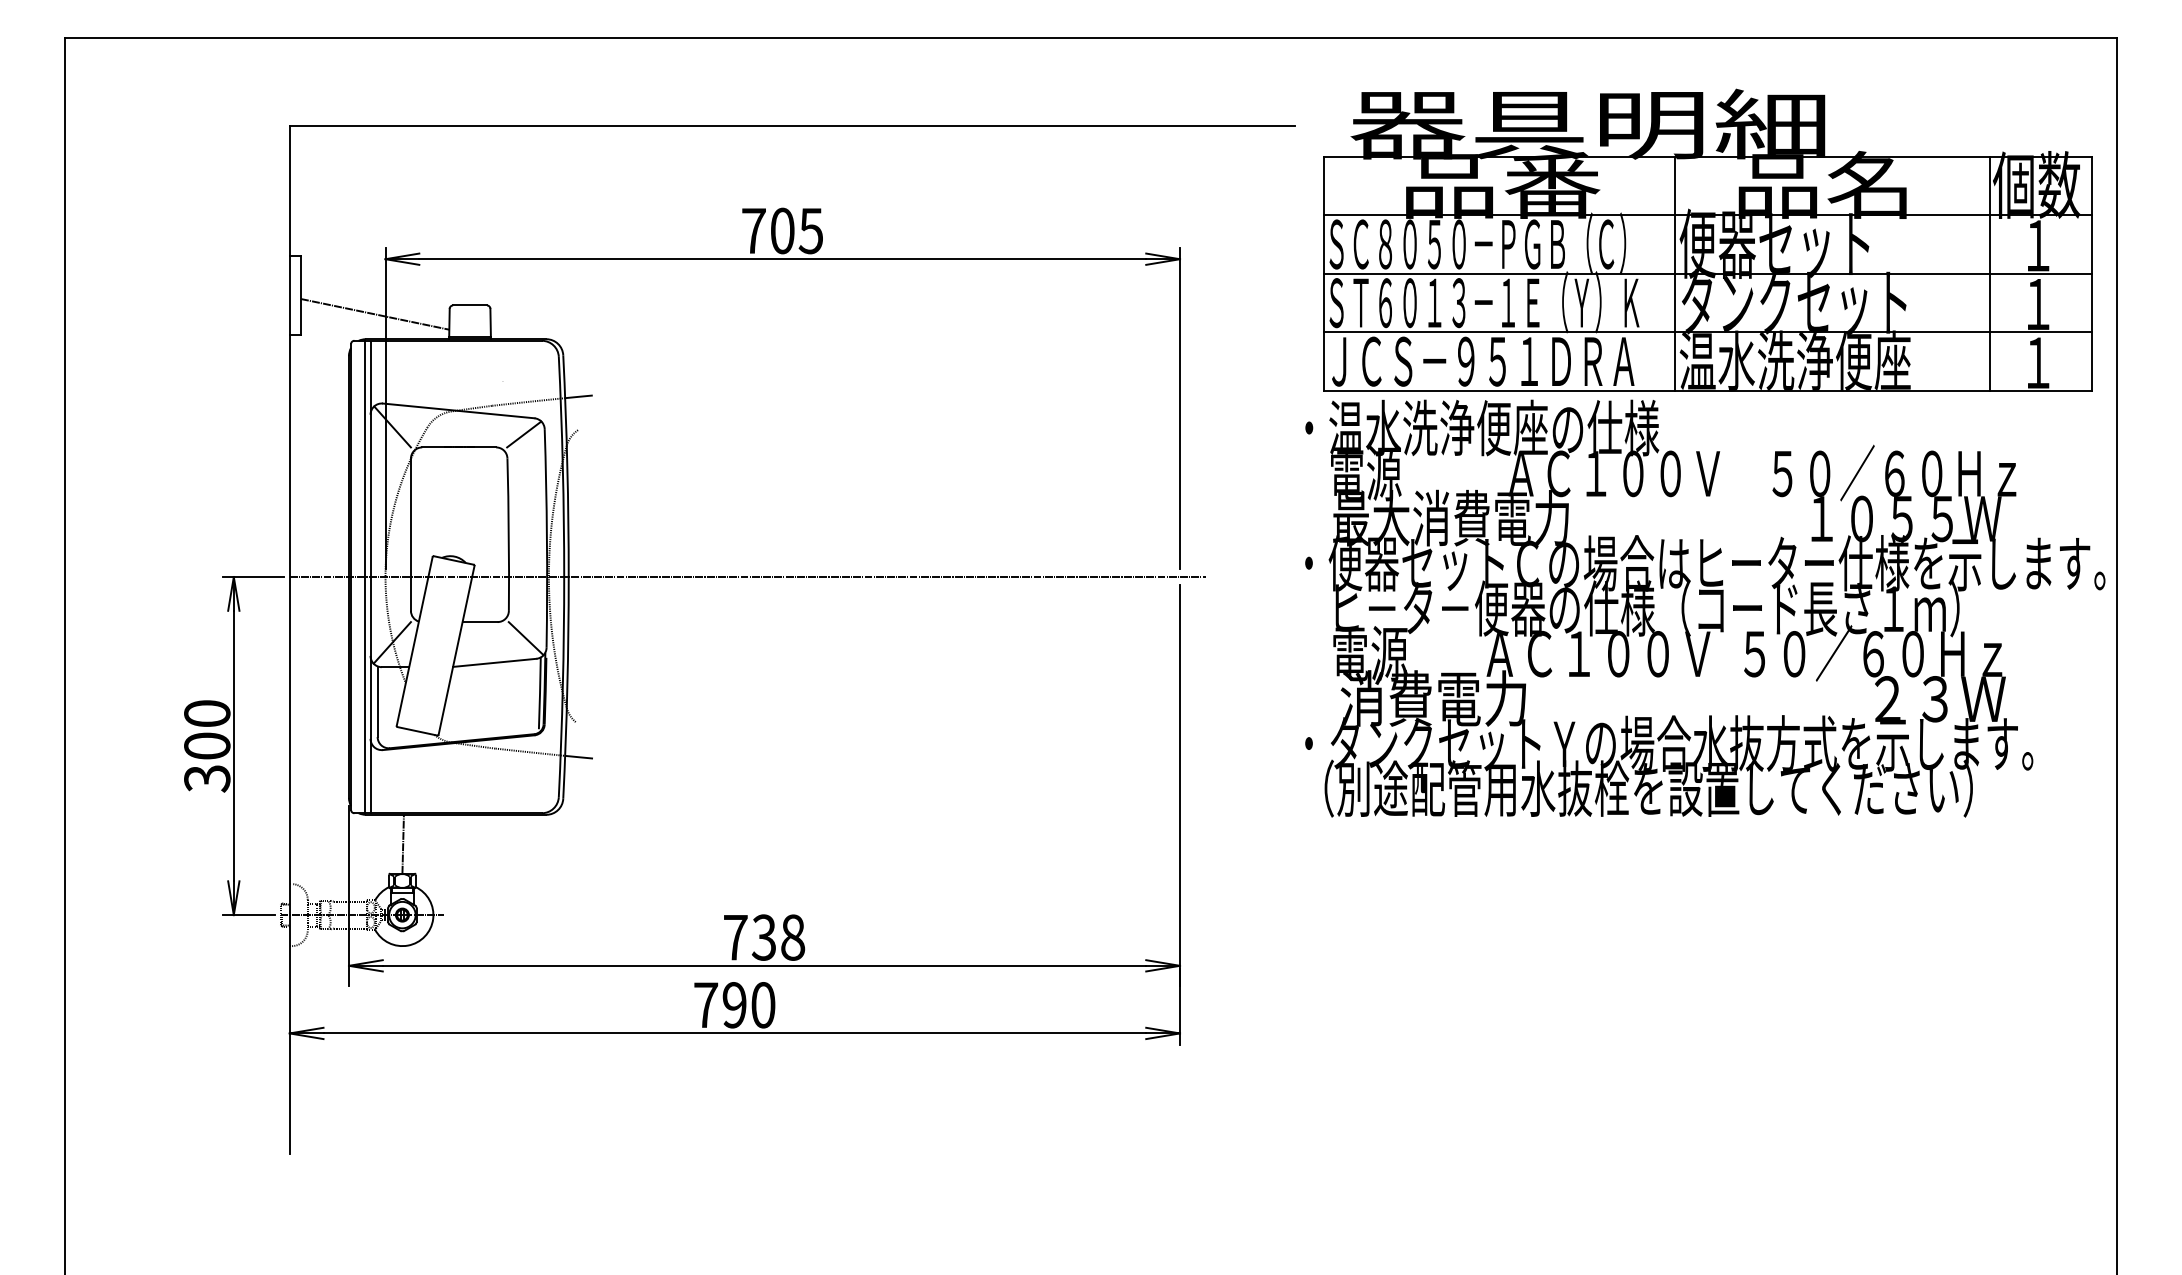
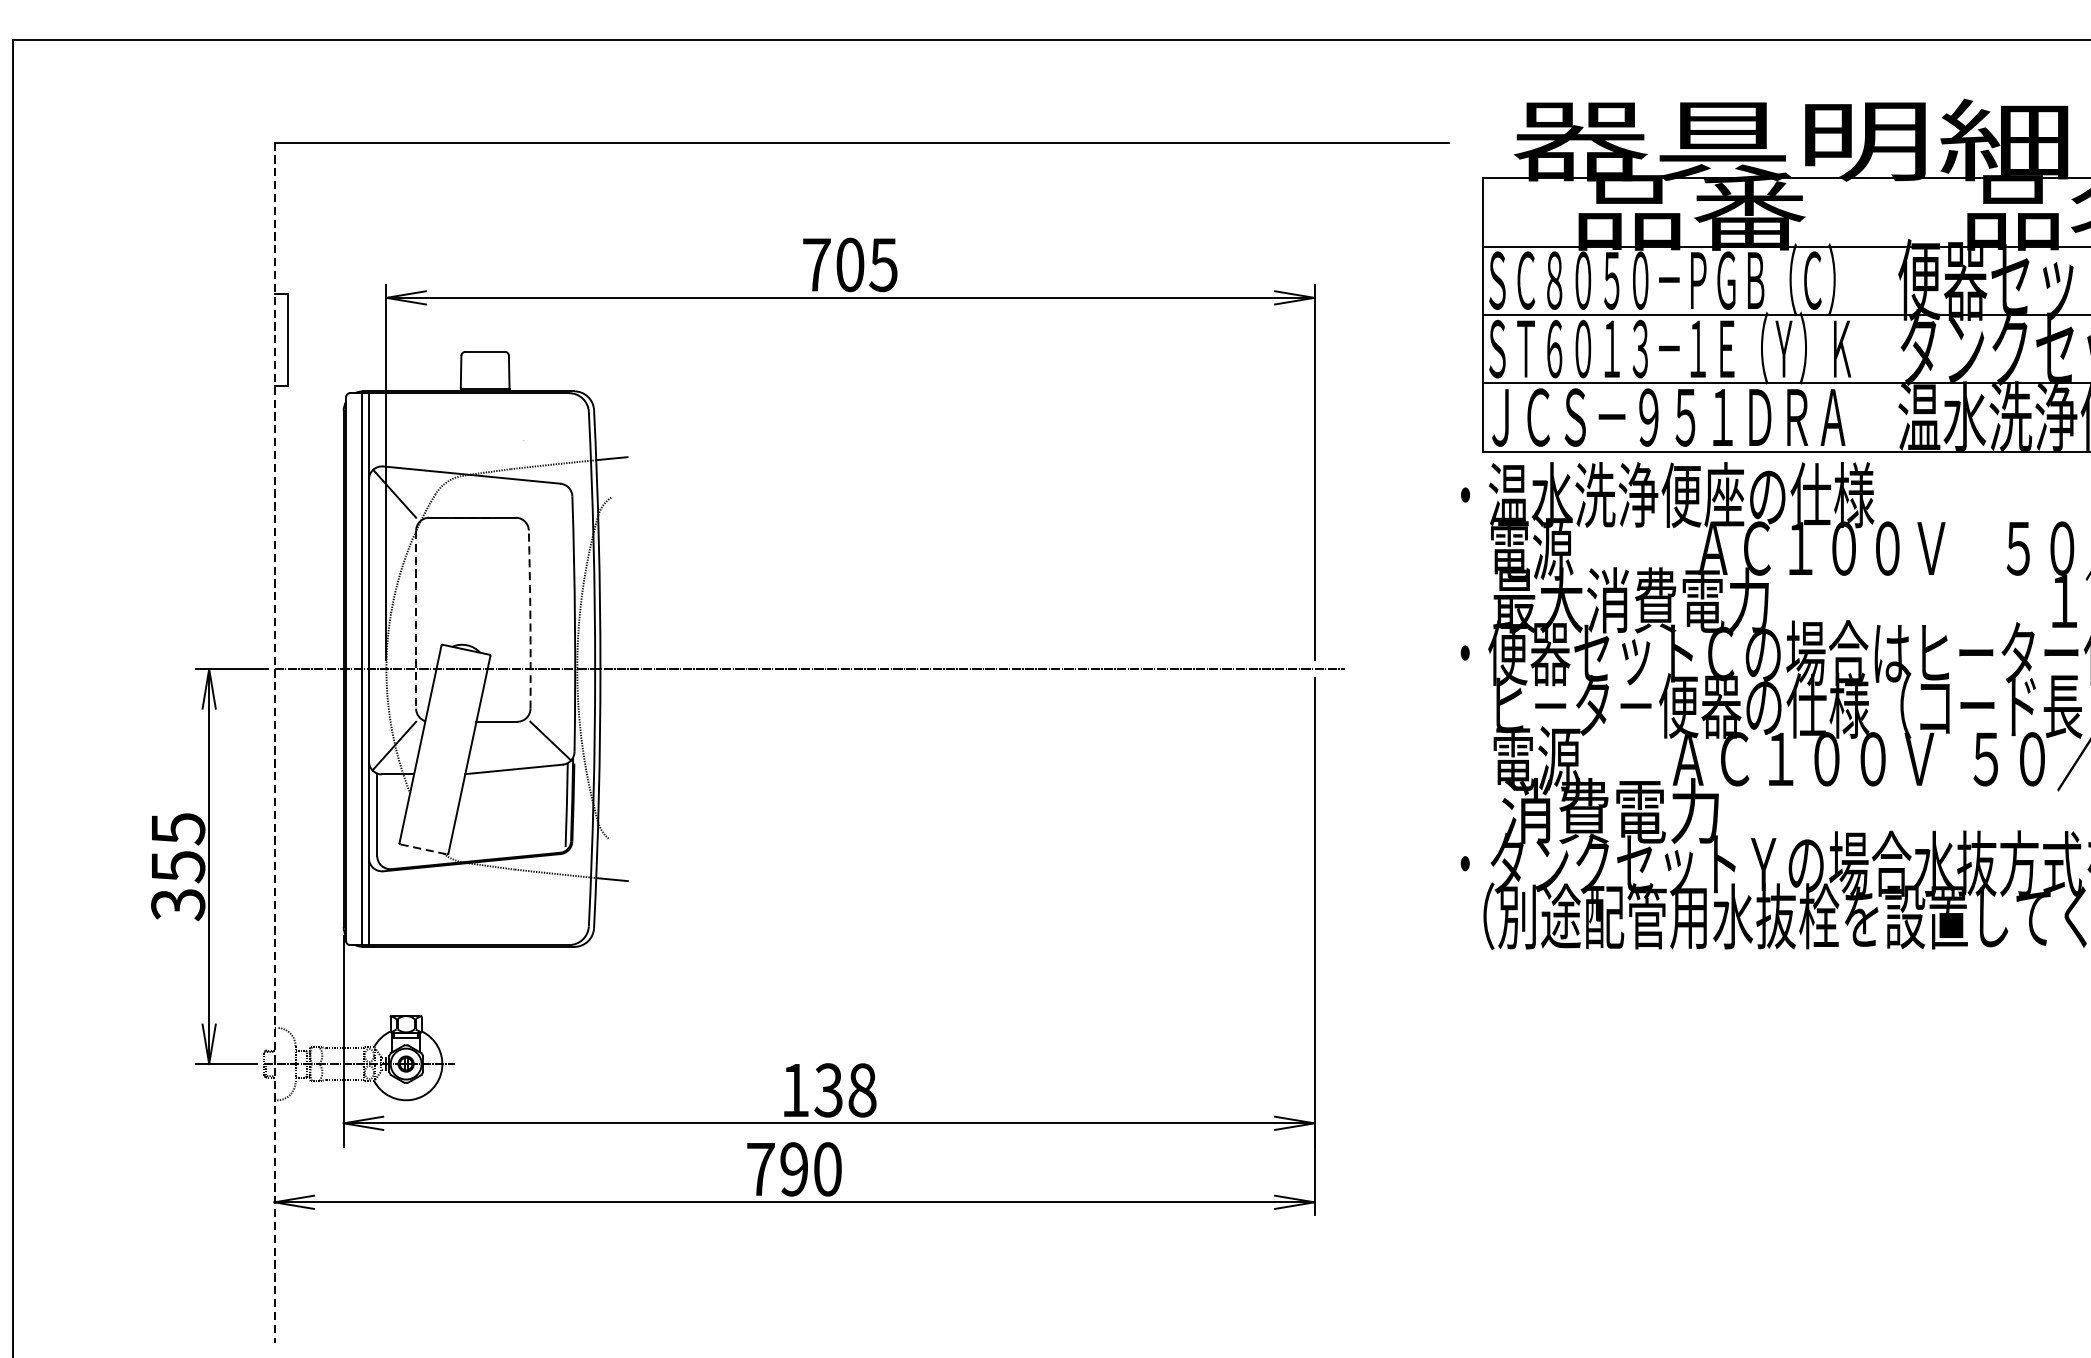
line: (1674, 273) -> (1892, 314), removed
line: (375, 314) -> (374, 362), removed
line: (524, 434) -> (548, 502), removed
arc: (508, 534) -> (530, 619), solid -> dashed
line: (410, 535) -> (415, 620), solid -> dashed
line: (289, 640) -> (274, 743), solid -> dashed
text: (207, 730) -> (178, 848), 300 -> 355
line: (417, 731) -> (423, 849), solid -> dashed
line: (402, 843) -> (406, 980), removed
text: (735, 937) -> (795, 1090), 738 -> 138

